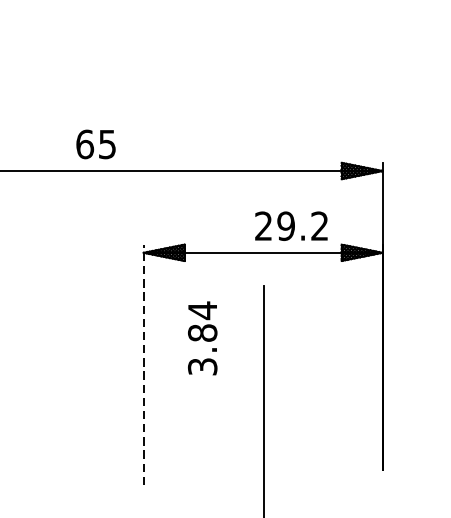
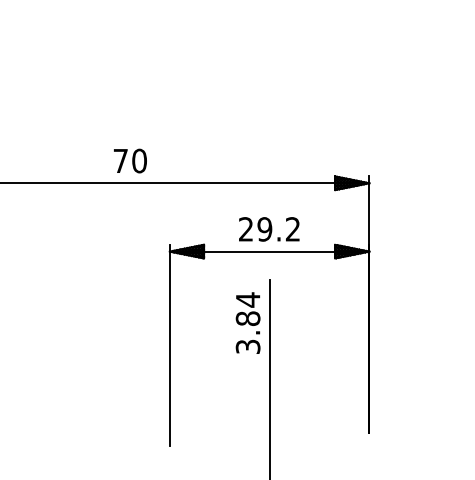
text: (95, 143) -> (129, 160), 65 -> 70
text: (291, 226) -> (269, 229), moved
text: (201, 337) -> (247, 322), moved
line: (143, 363) -> (169, 344), dashed -> solid

